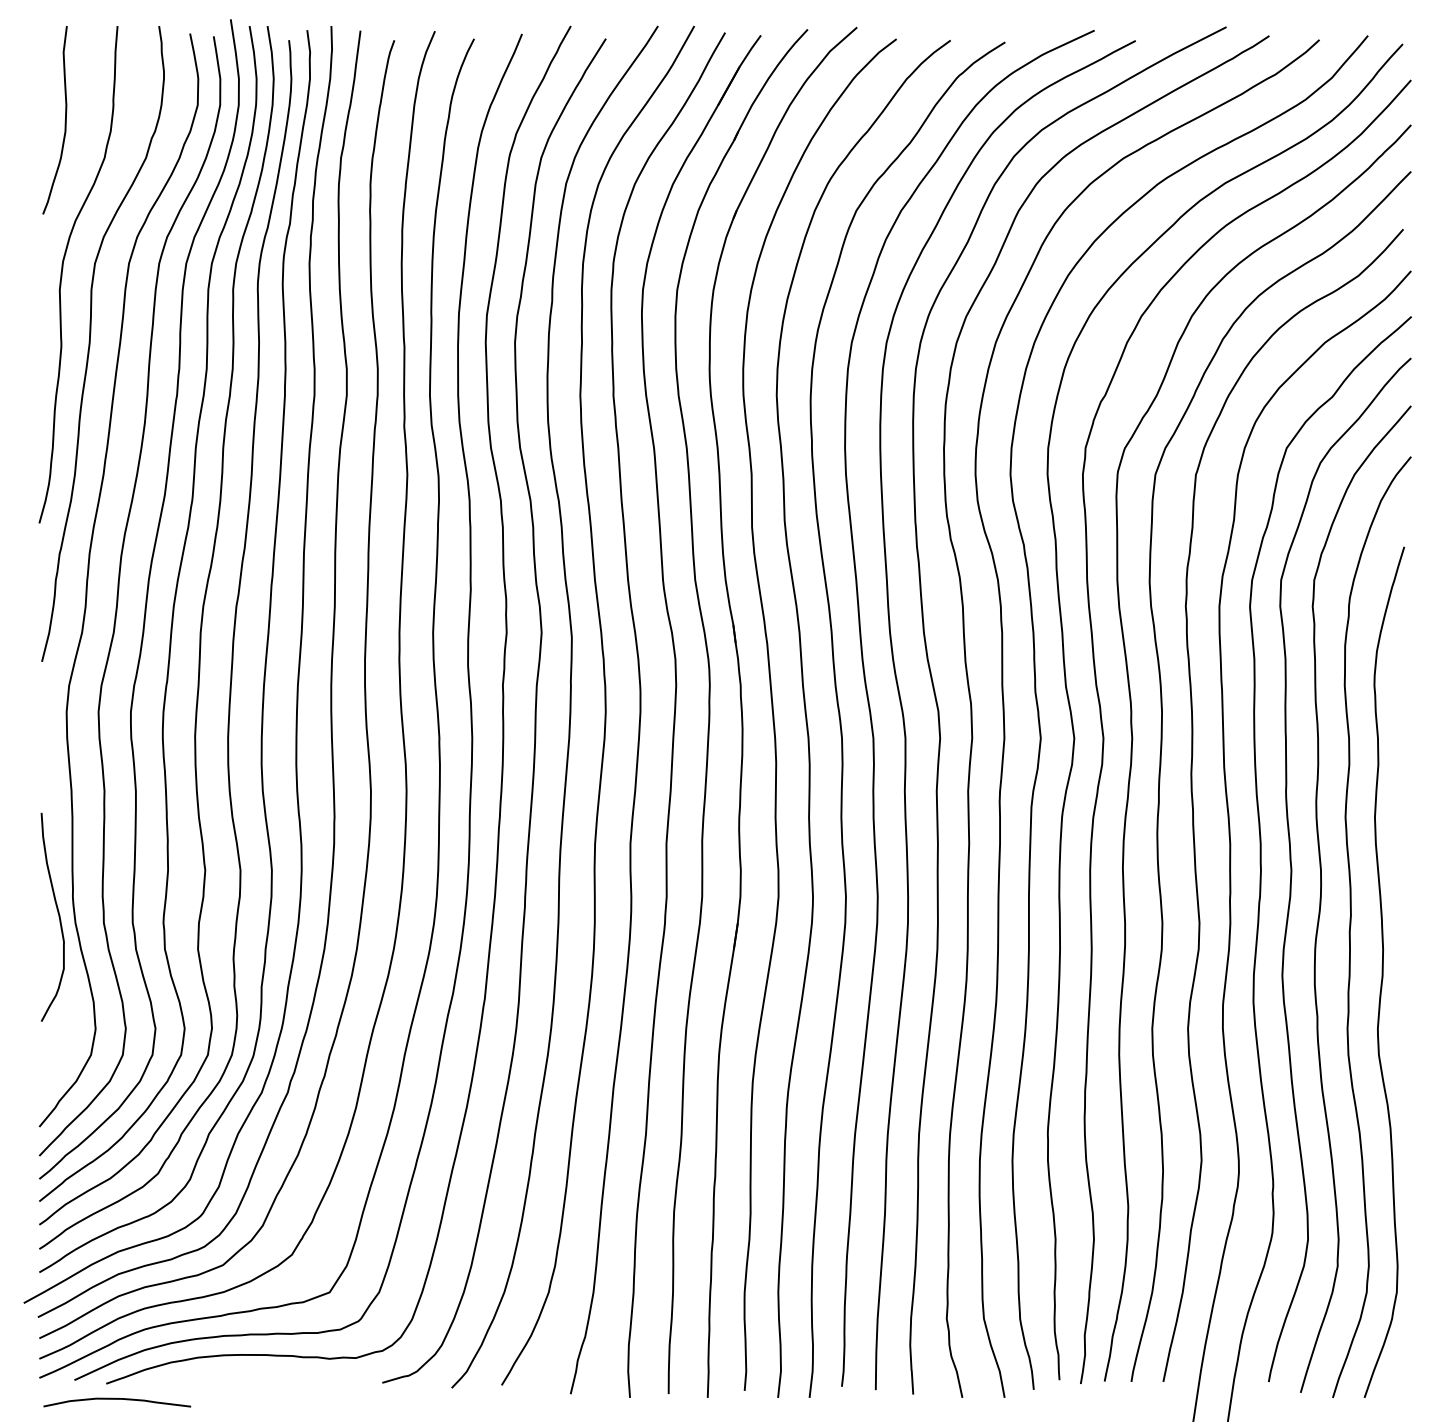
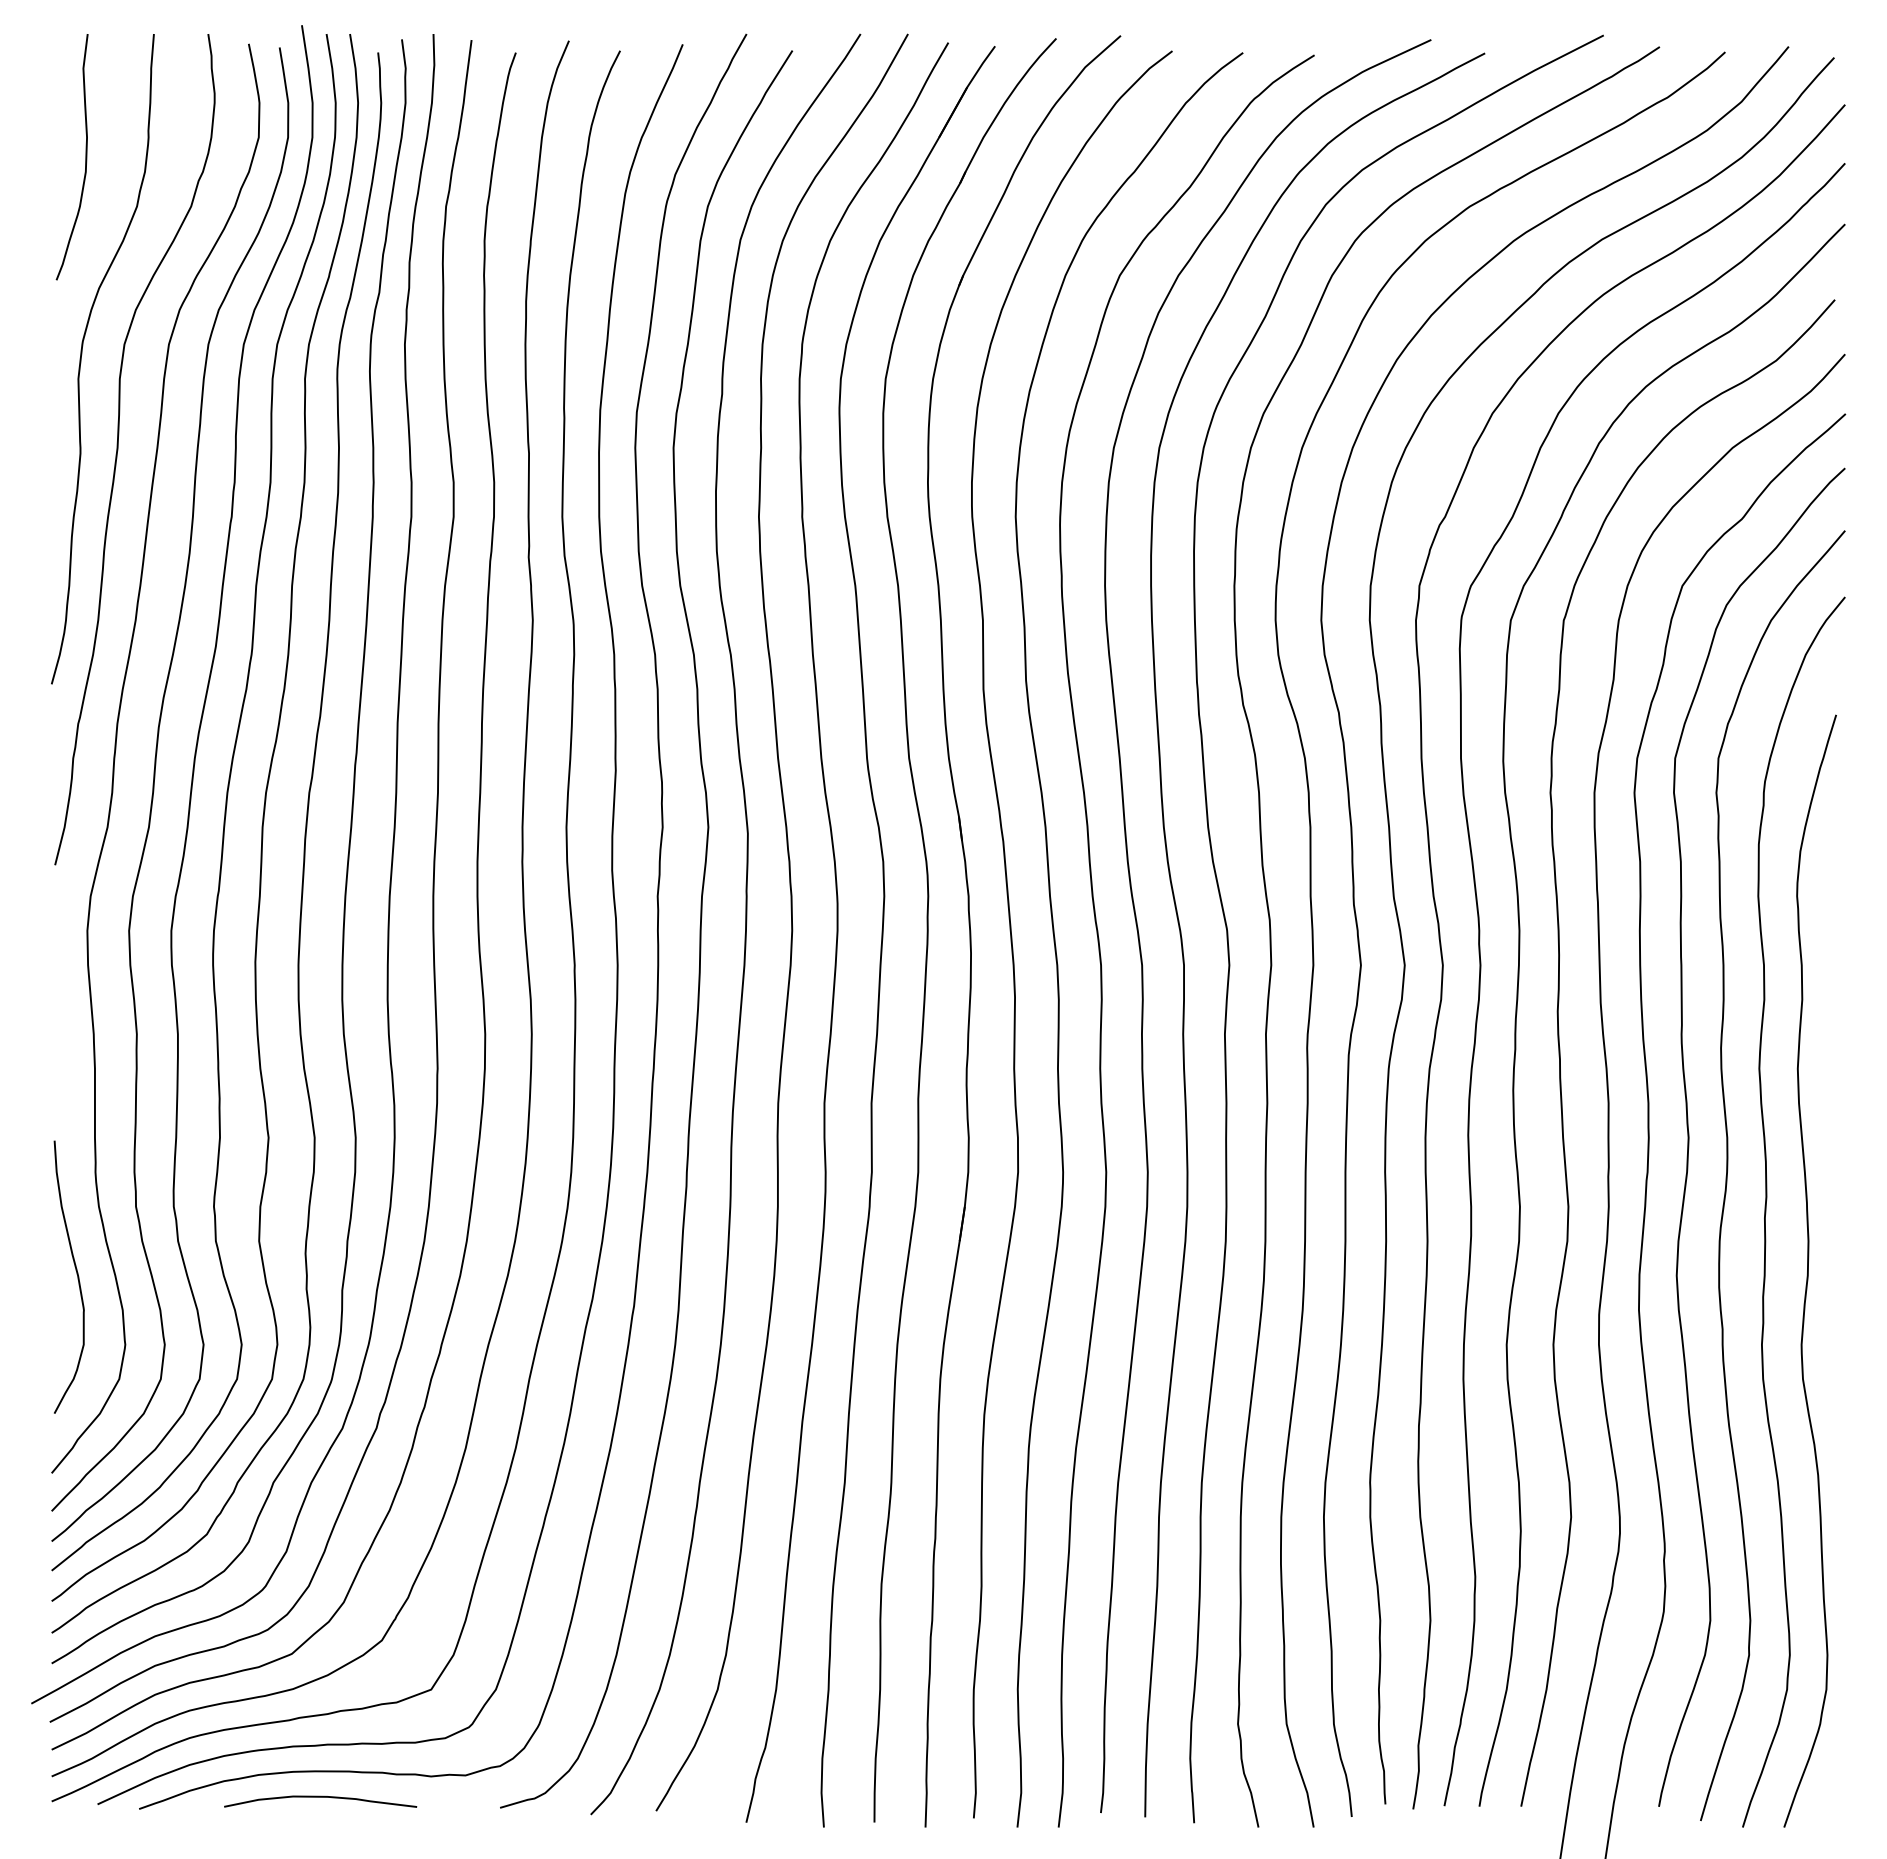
curve: (58, 915) -> (76, 1274), moved
curve: (117, 1399) -> (320, 1797), moved

